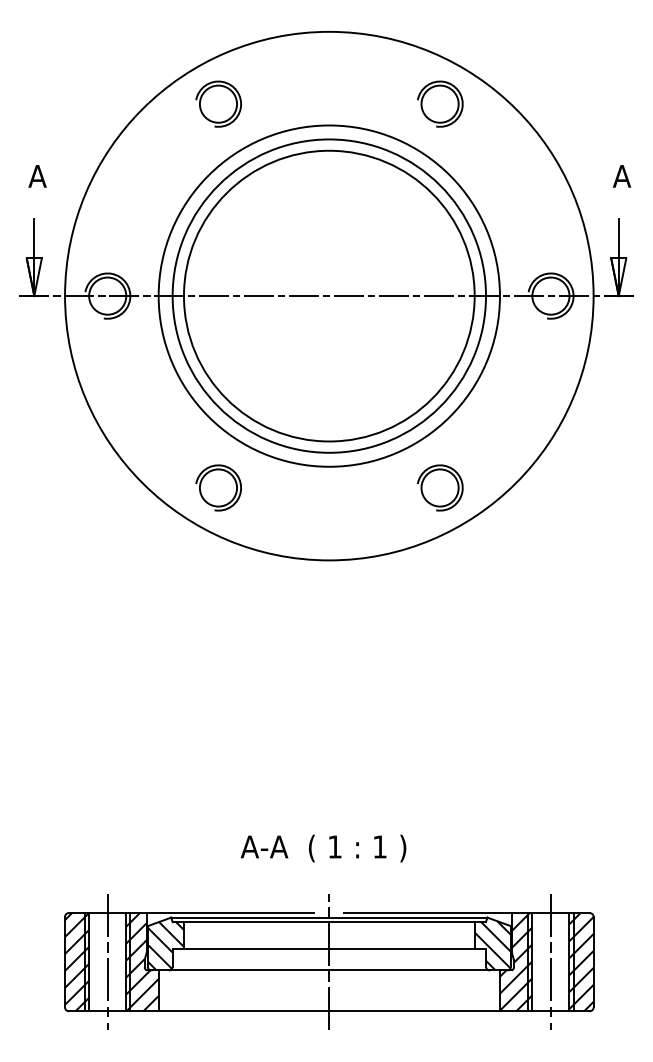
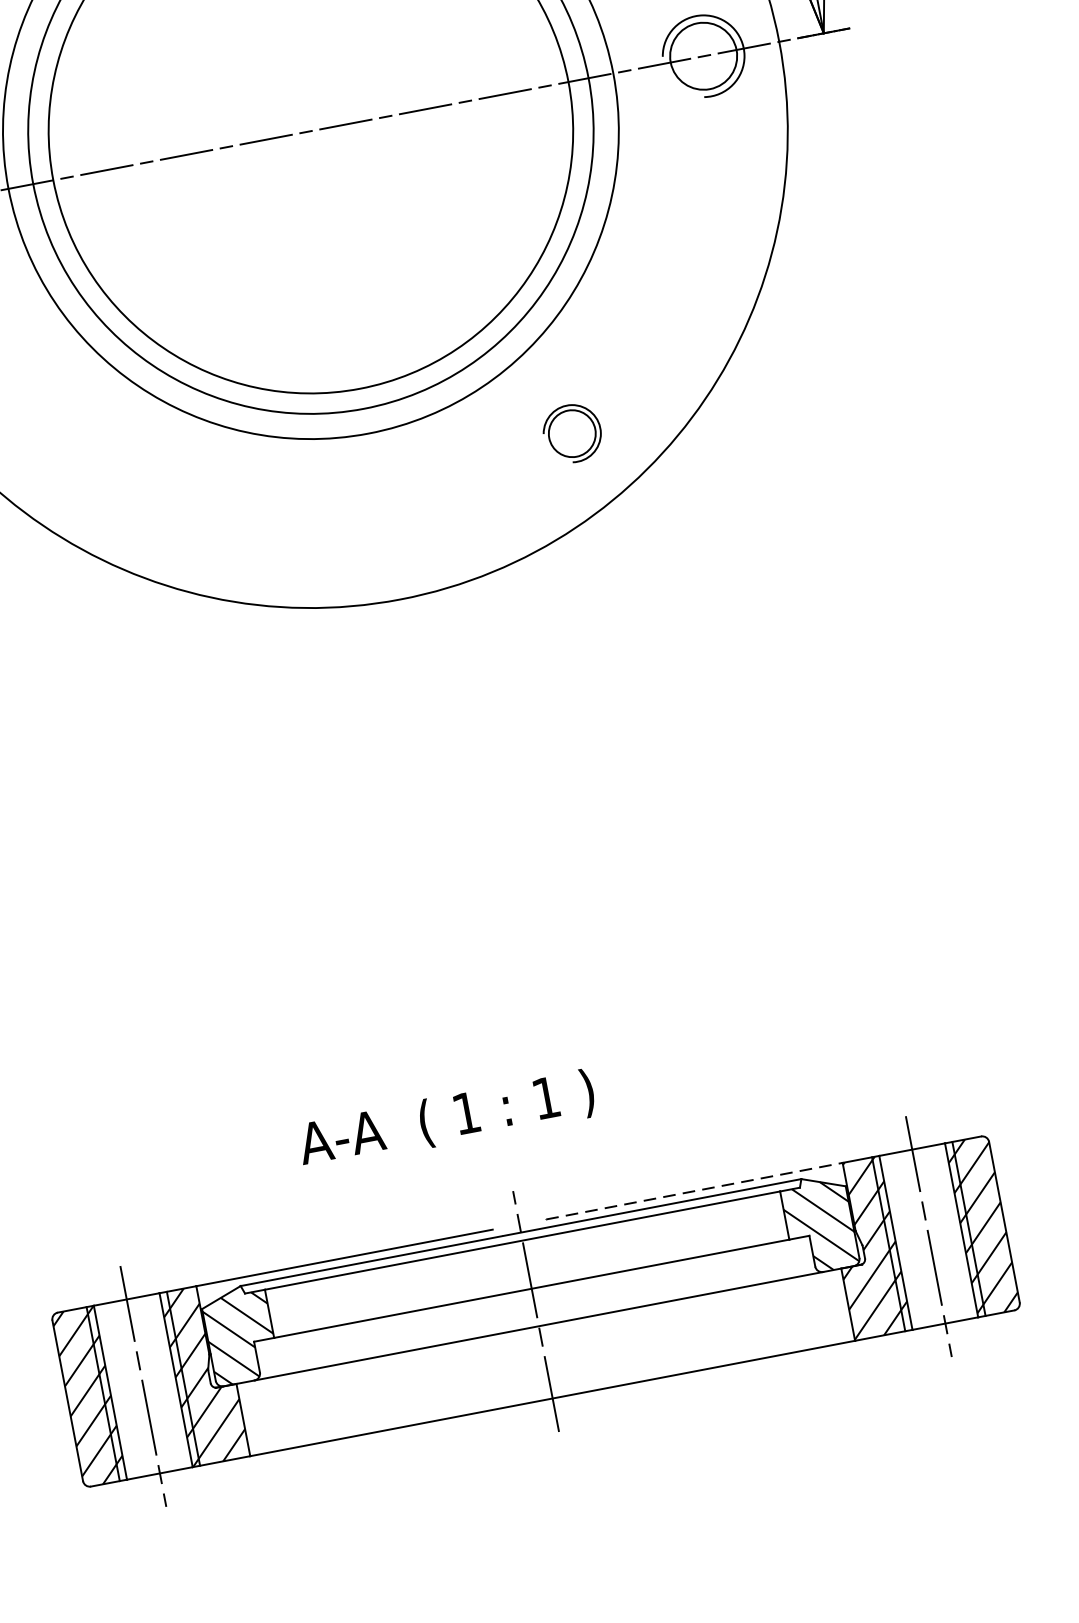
part: (218, 487) -> (179, 507), removed
part: (440, 487) -> (572, 432), size x0.7
text: (323, 848) -> (446, 1119), moved
line: (428, 913) -> (695, 1191), solid -> dashed

